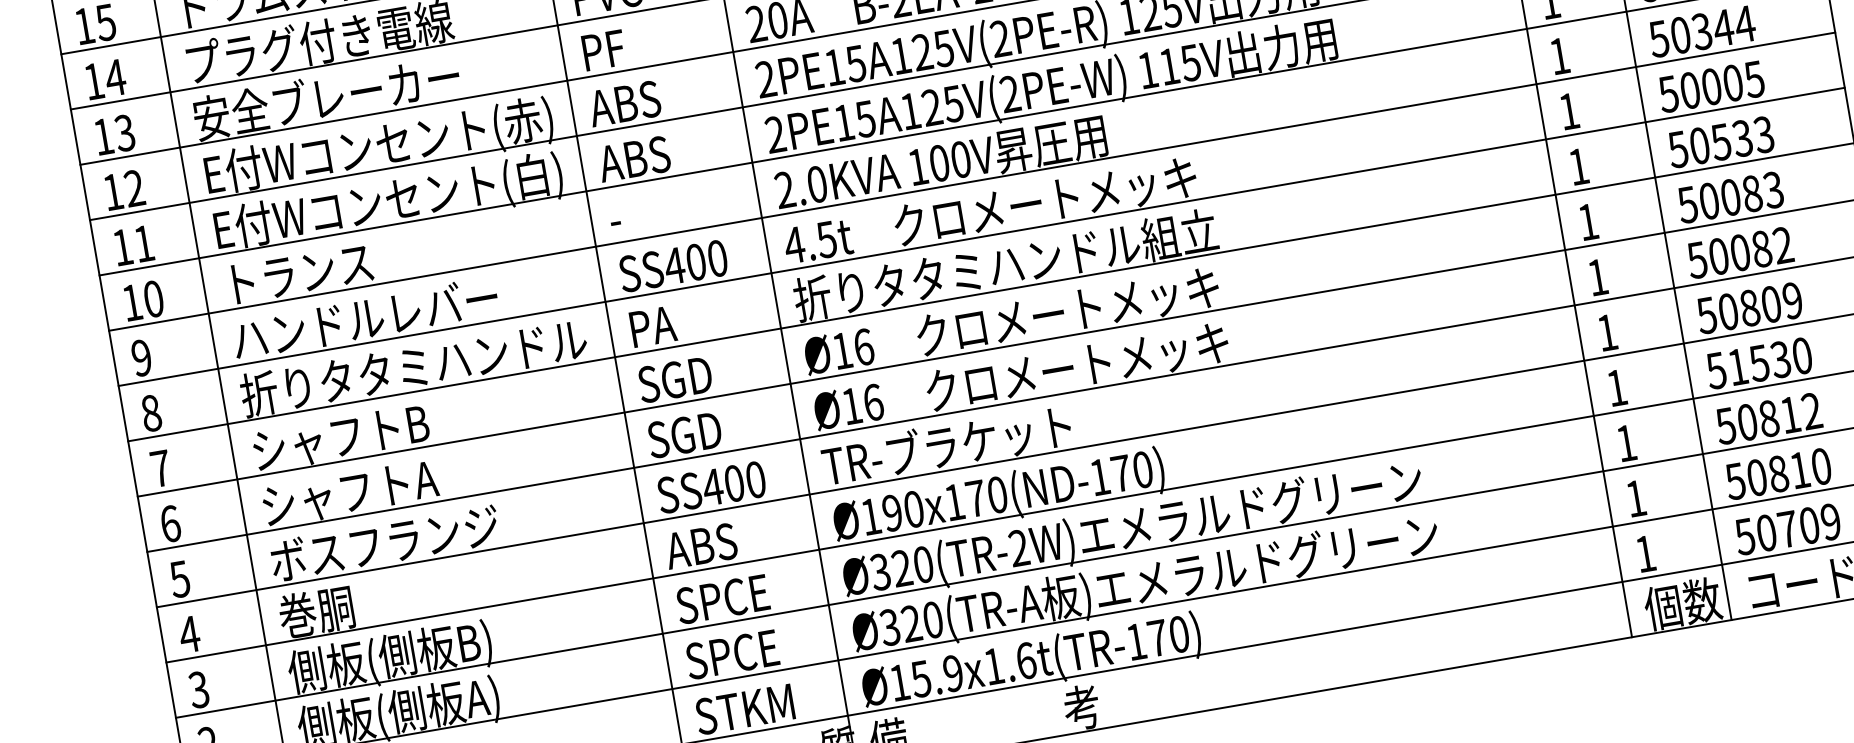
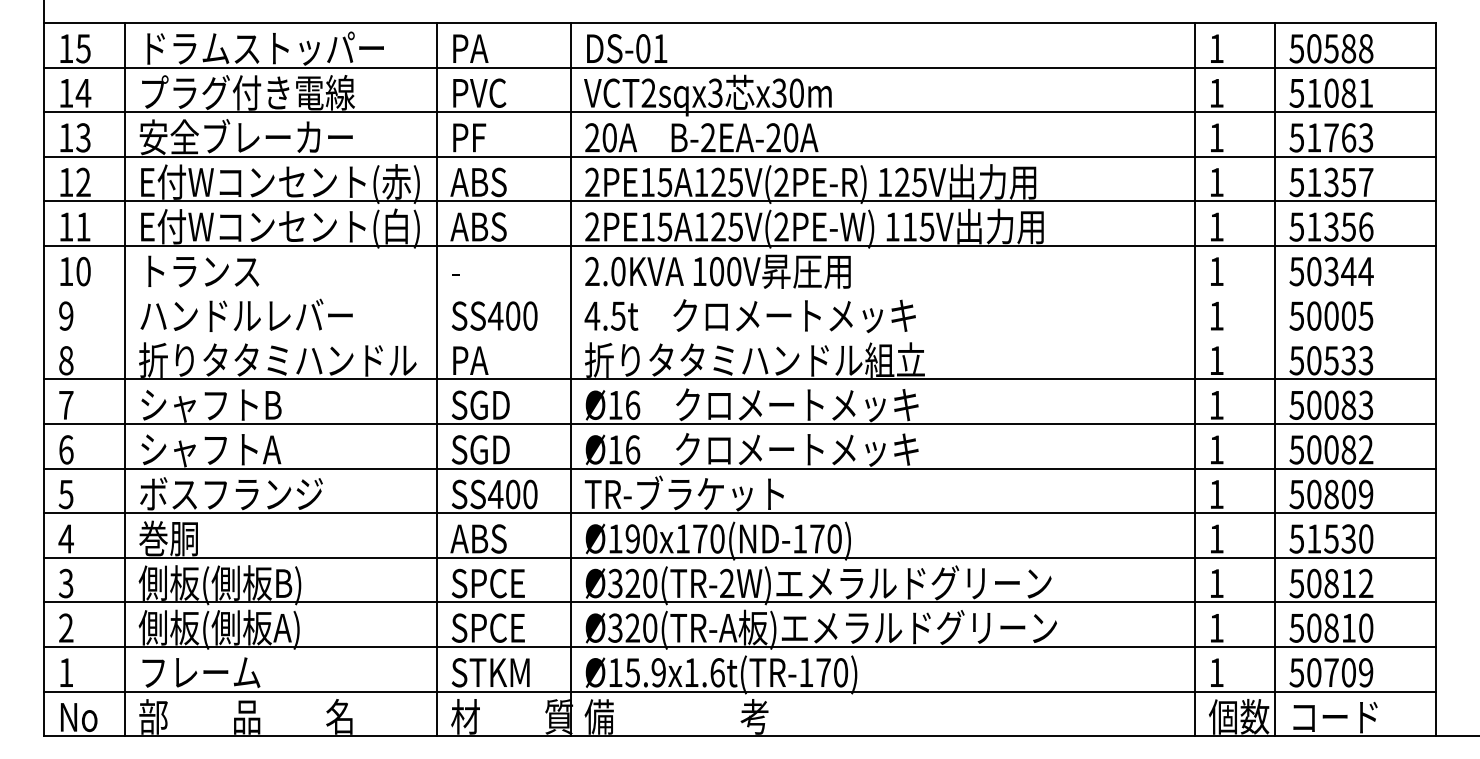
line: (971, 181) -> (739, 290), removed
line: (981, 236) -> (739, 334), removed

